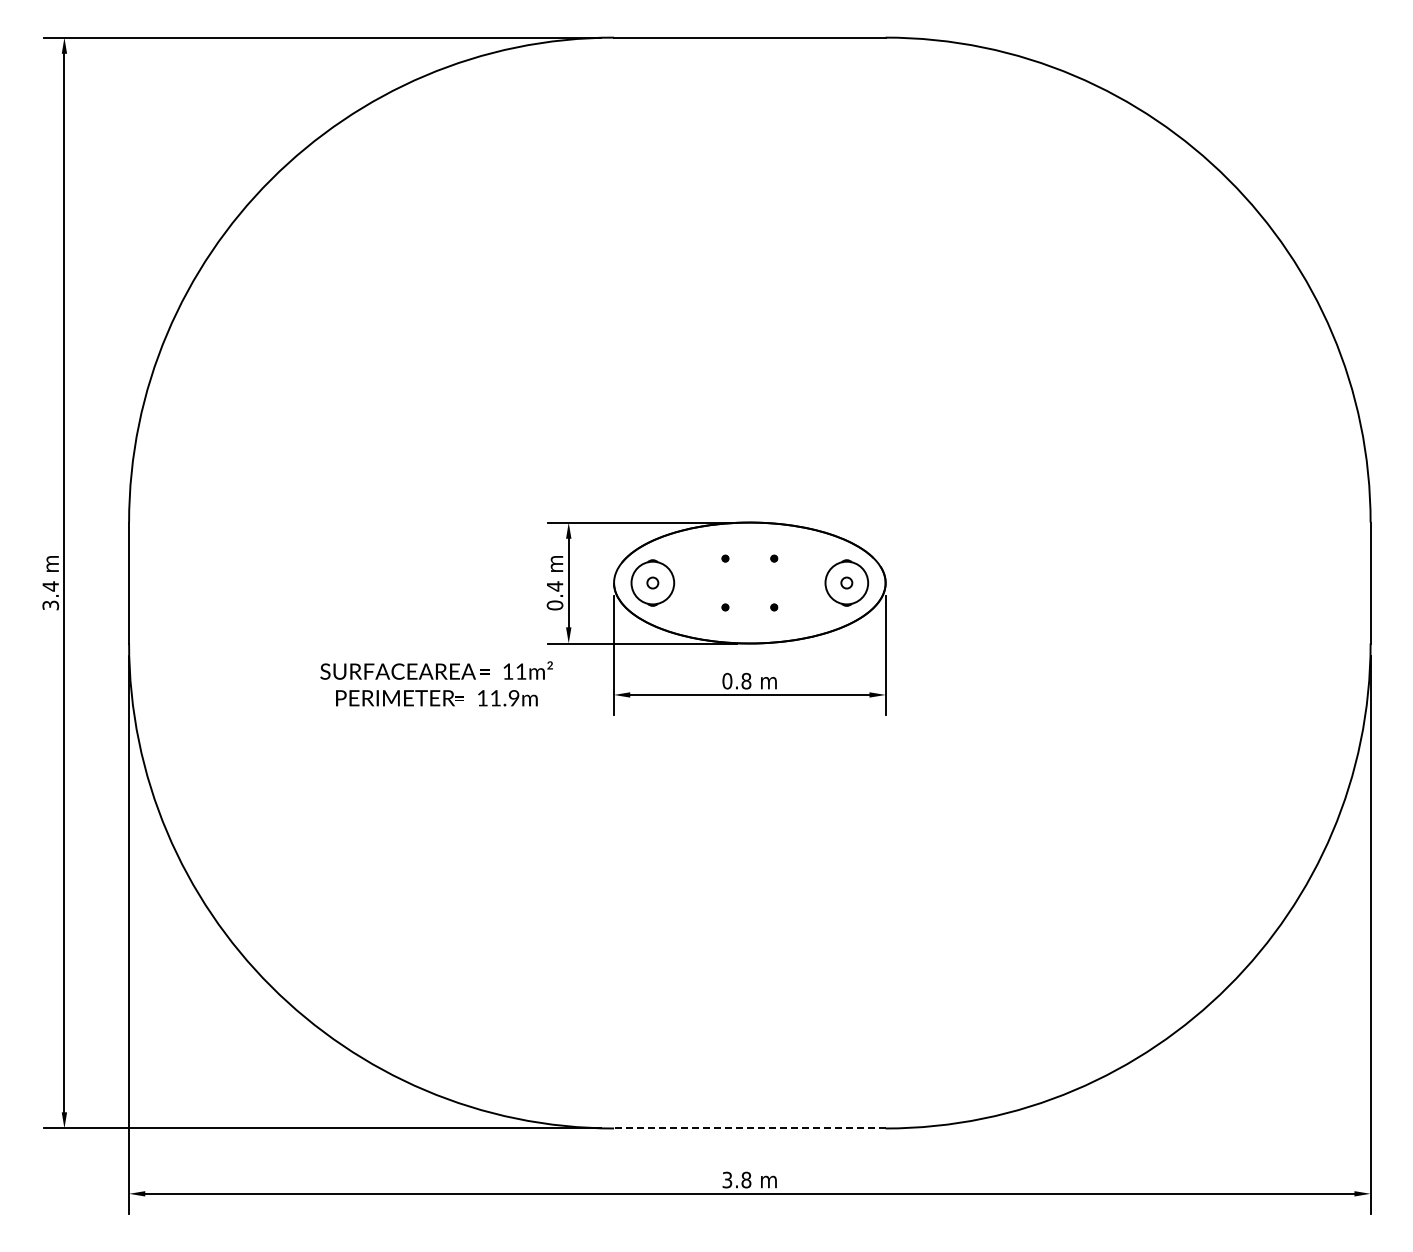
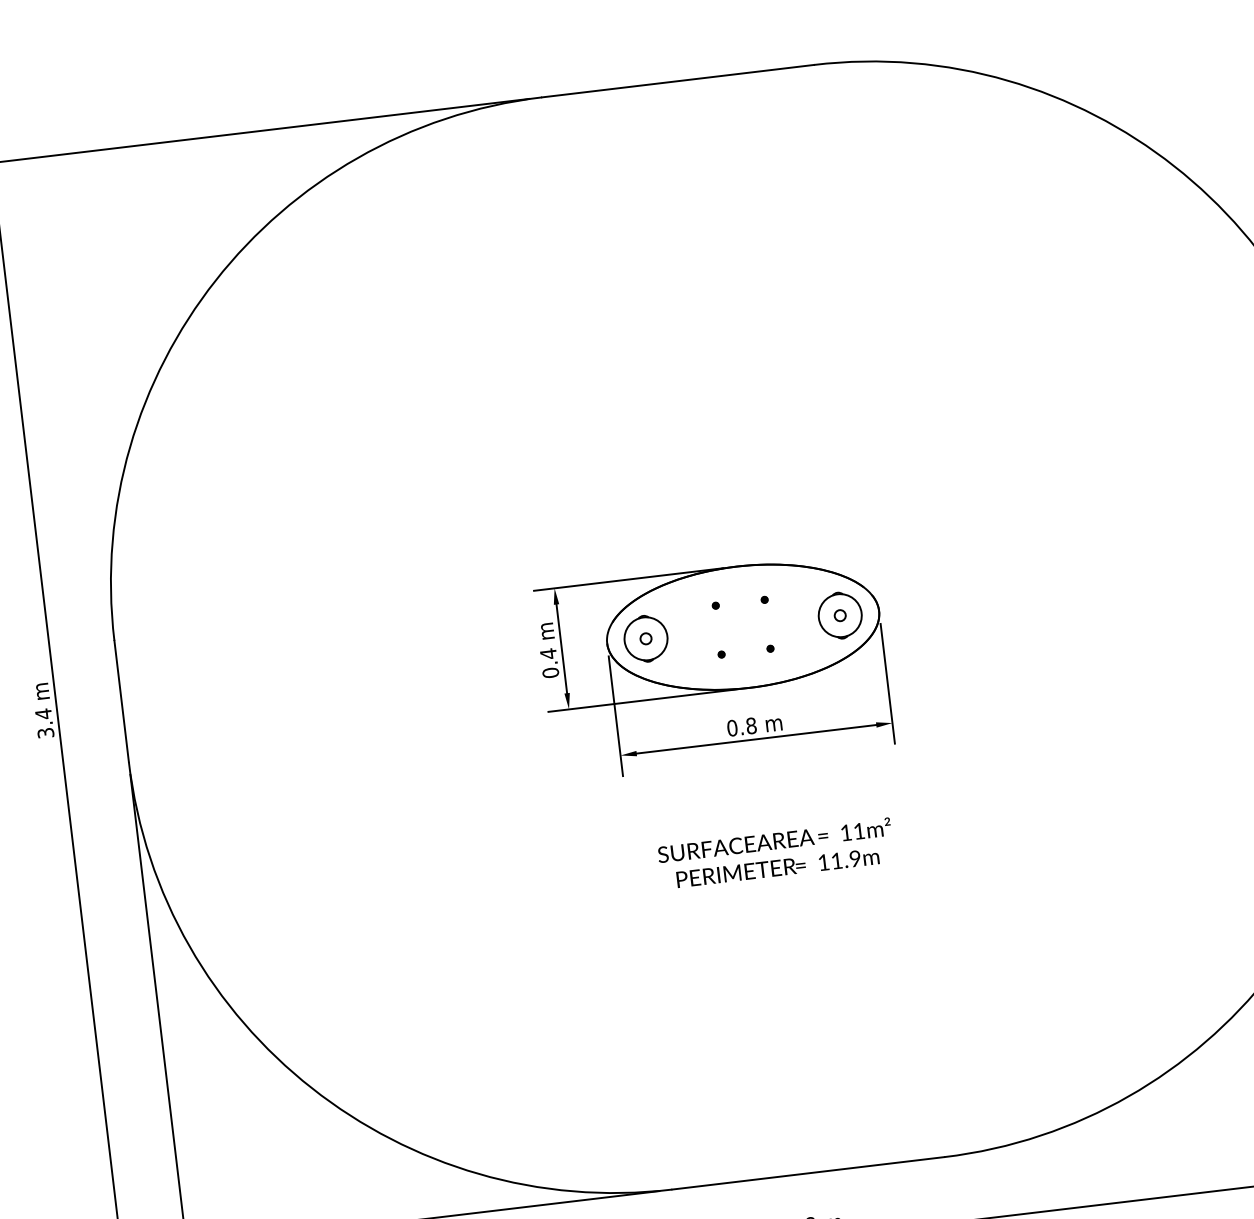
text: (436, 683) -> (775, 853), moved
line: (749, 1128) -> (807, 1173), dashed -> solid

